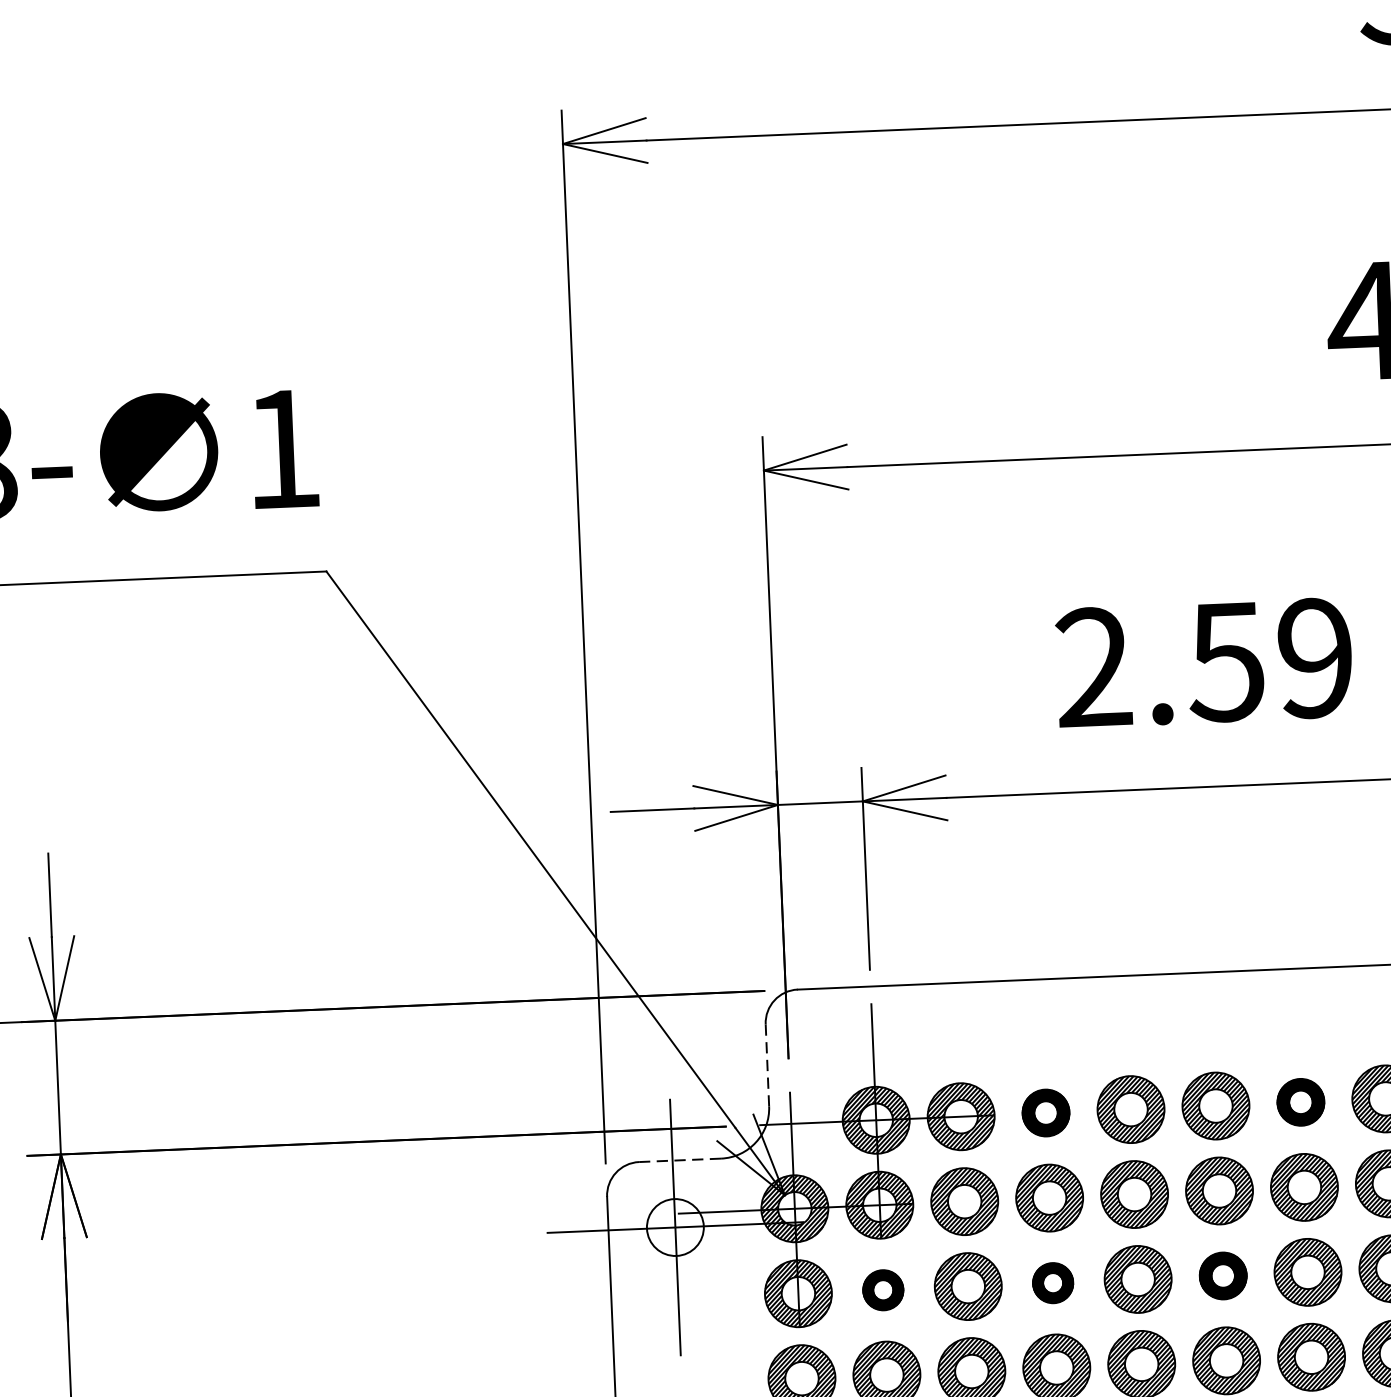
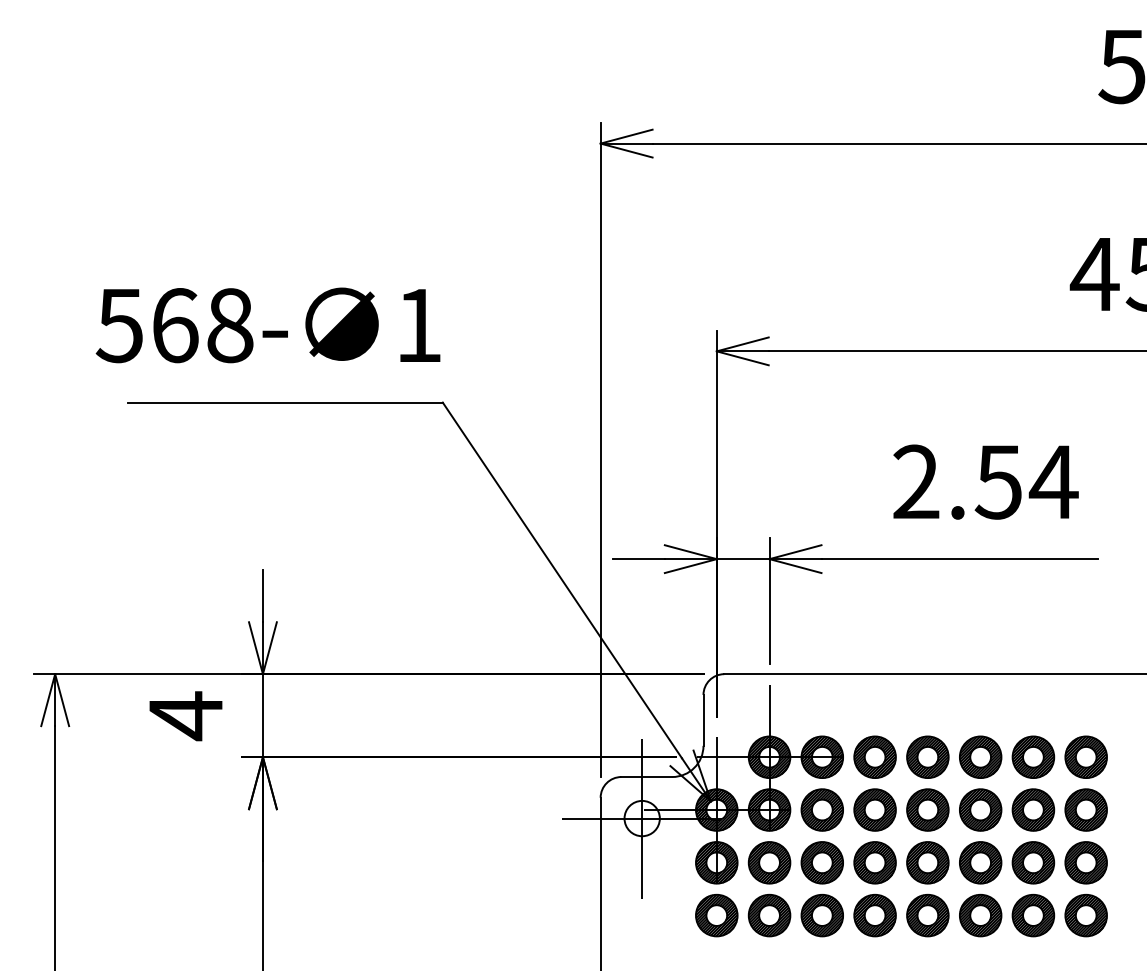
text: (1314, 657) -> (1053, 481), 2.59 -> 2.54
line: (767, 1065) -> (703, 720), dashed -> solid
part: (1300, 1101) -> (1033, 756), size x1.43
part: (1045, 1111) -> (874, 756), size x1.43
line: (679, 1161) -> (646, 777), dashed -> solid
part: (1222, 1275) -> (980, 862), size x1.43
part: (1052, 1282) -> (874, 862), size x1.67
part: (883, 1289) -> (769, 862), size x1.67

